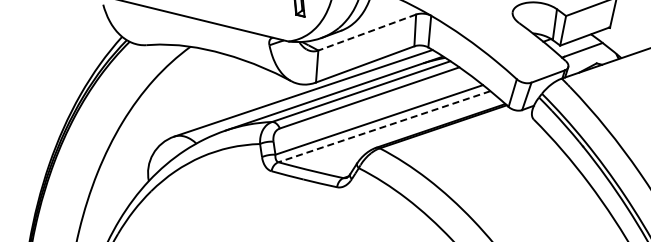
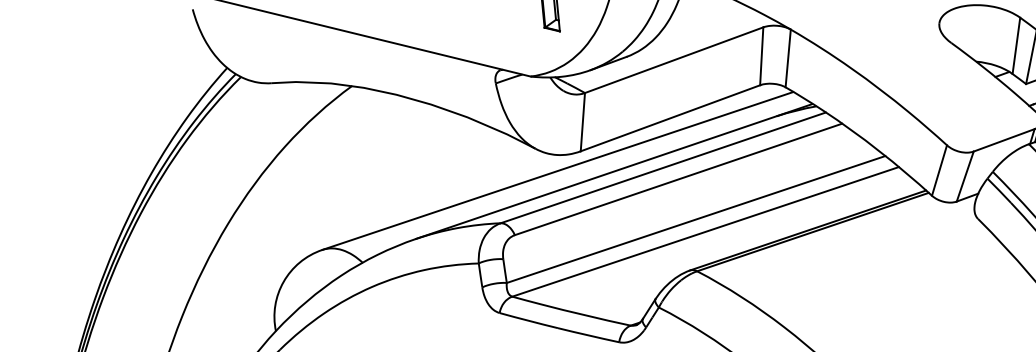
line: (366, 32) -> (672, 60), dashed -> solid
line: (384, 126) -> (705, 231), dashed -> solid

